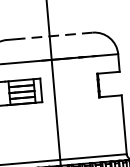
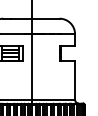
line: (54, 35) -> (34, 18), dashed -> solid

